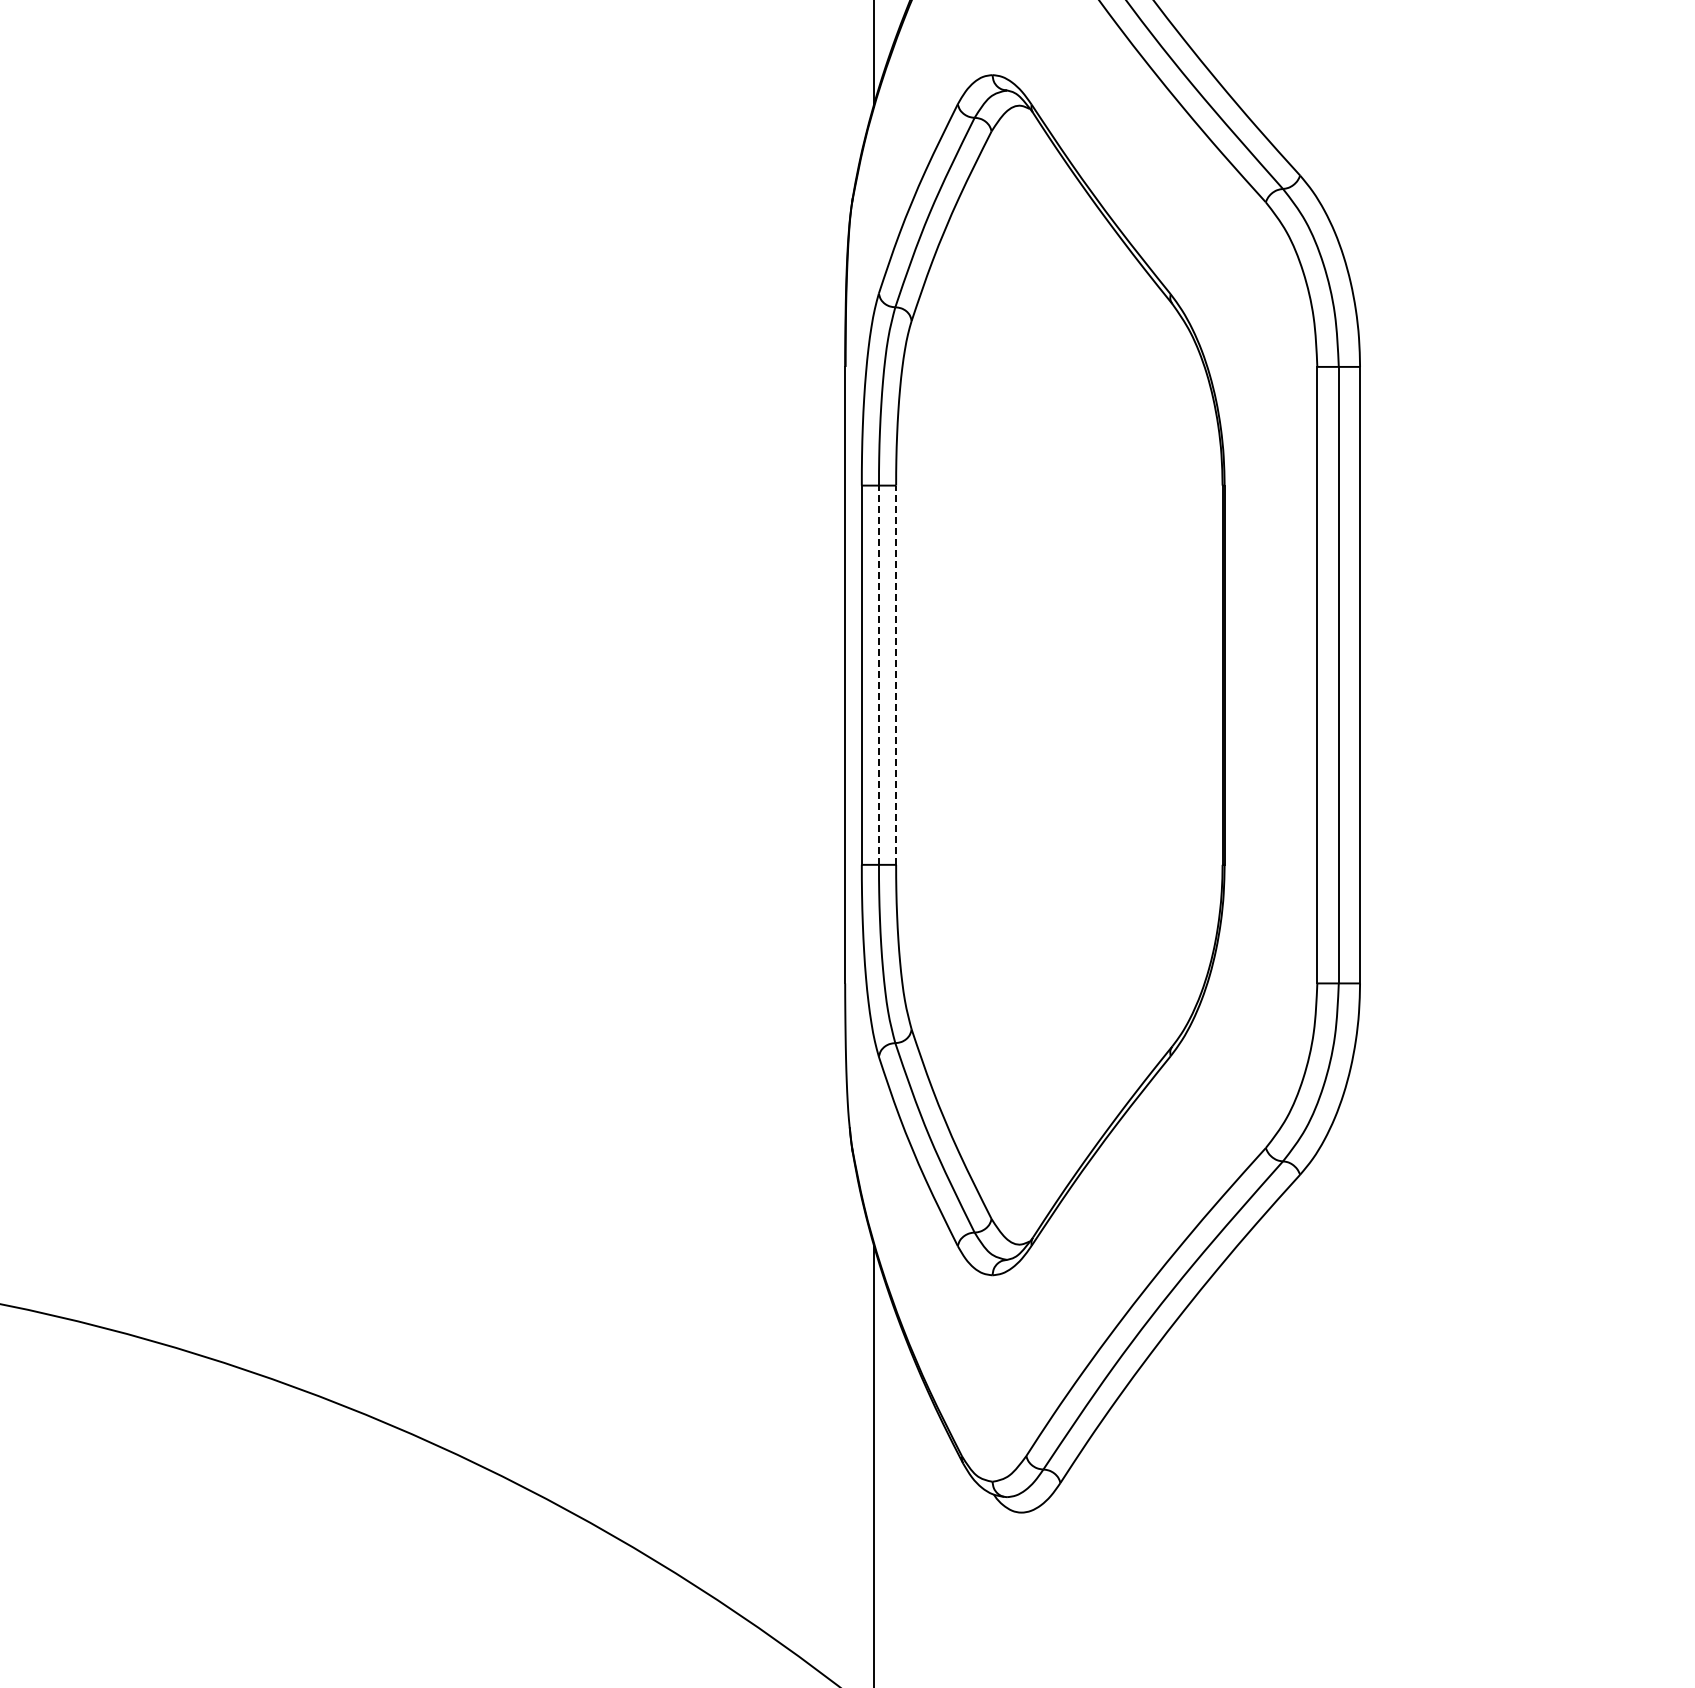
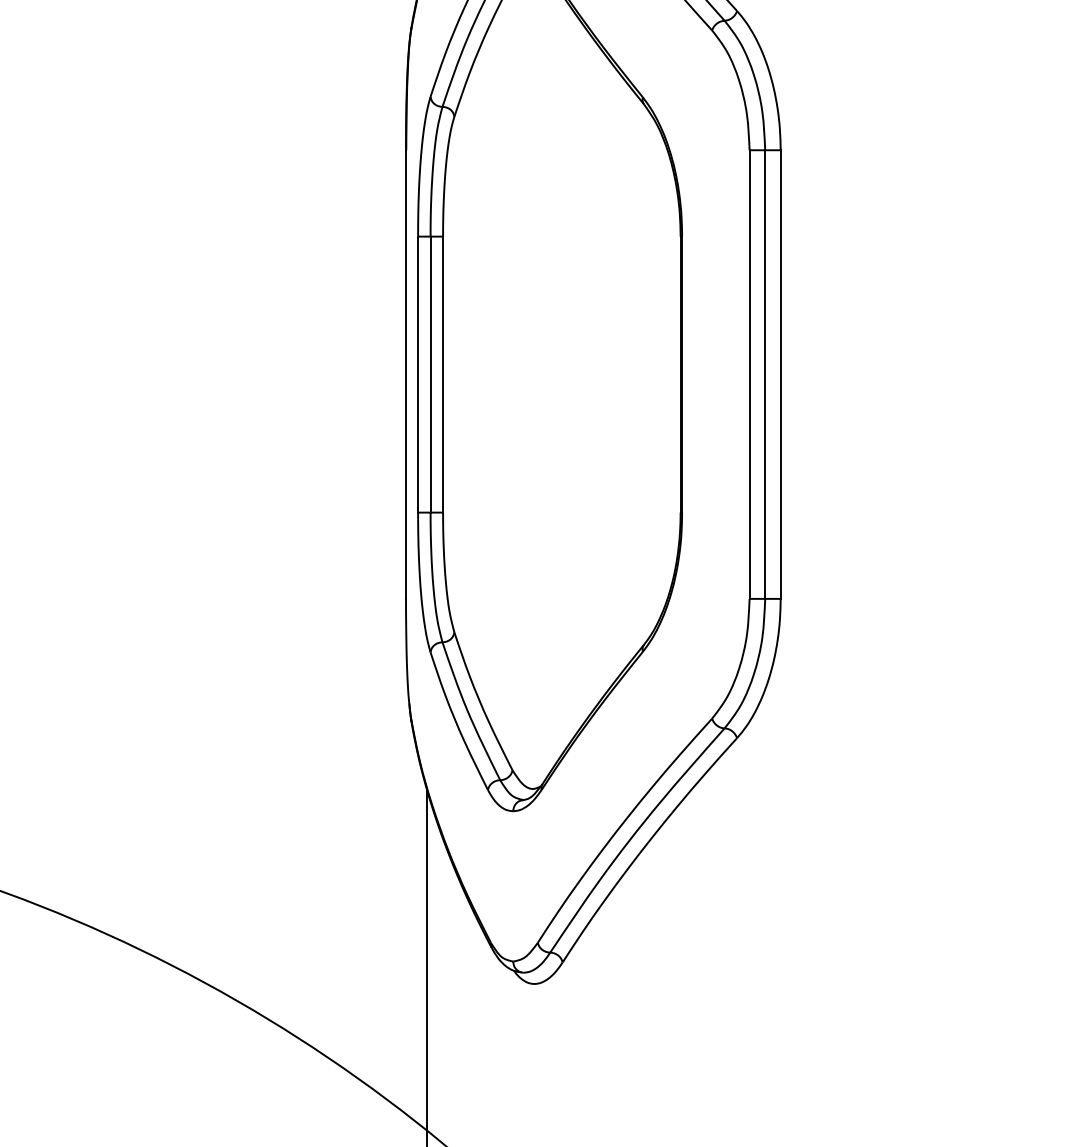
line: (878, 675) -> (430, 374), dashed -> solid
line: (896, 675) -> (443, 374), dashed -> solid

